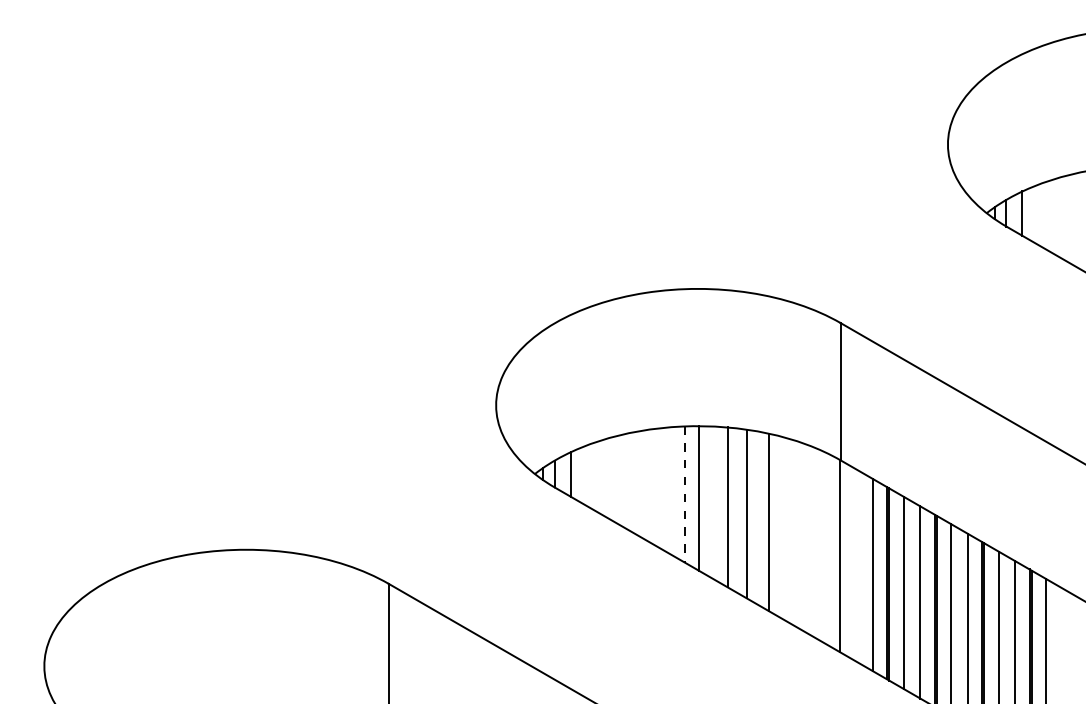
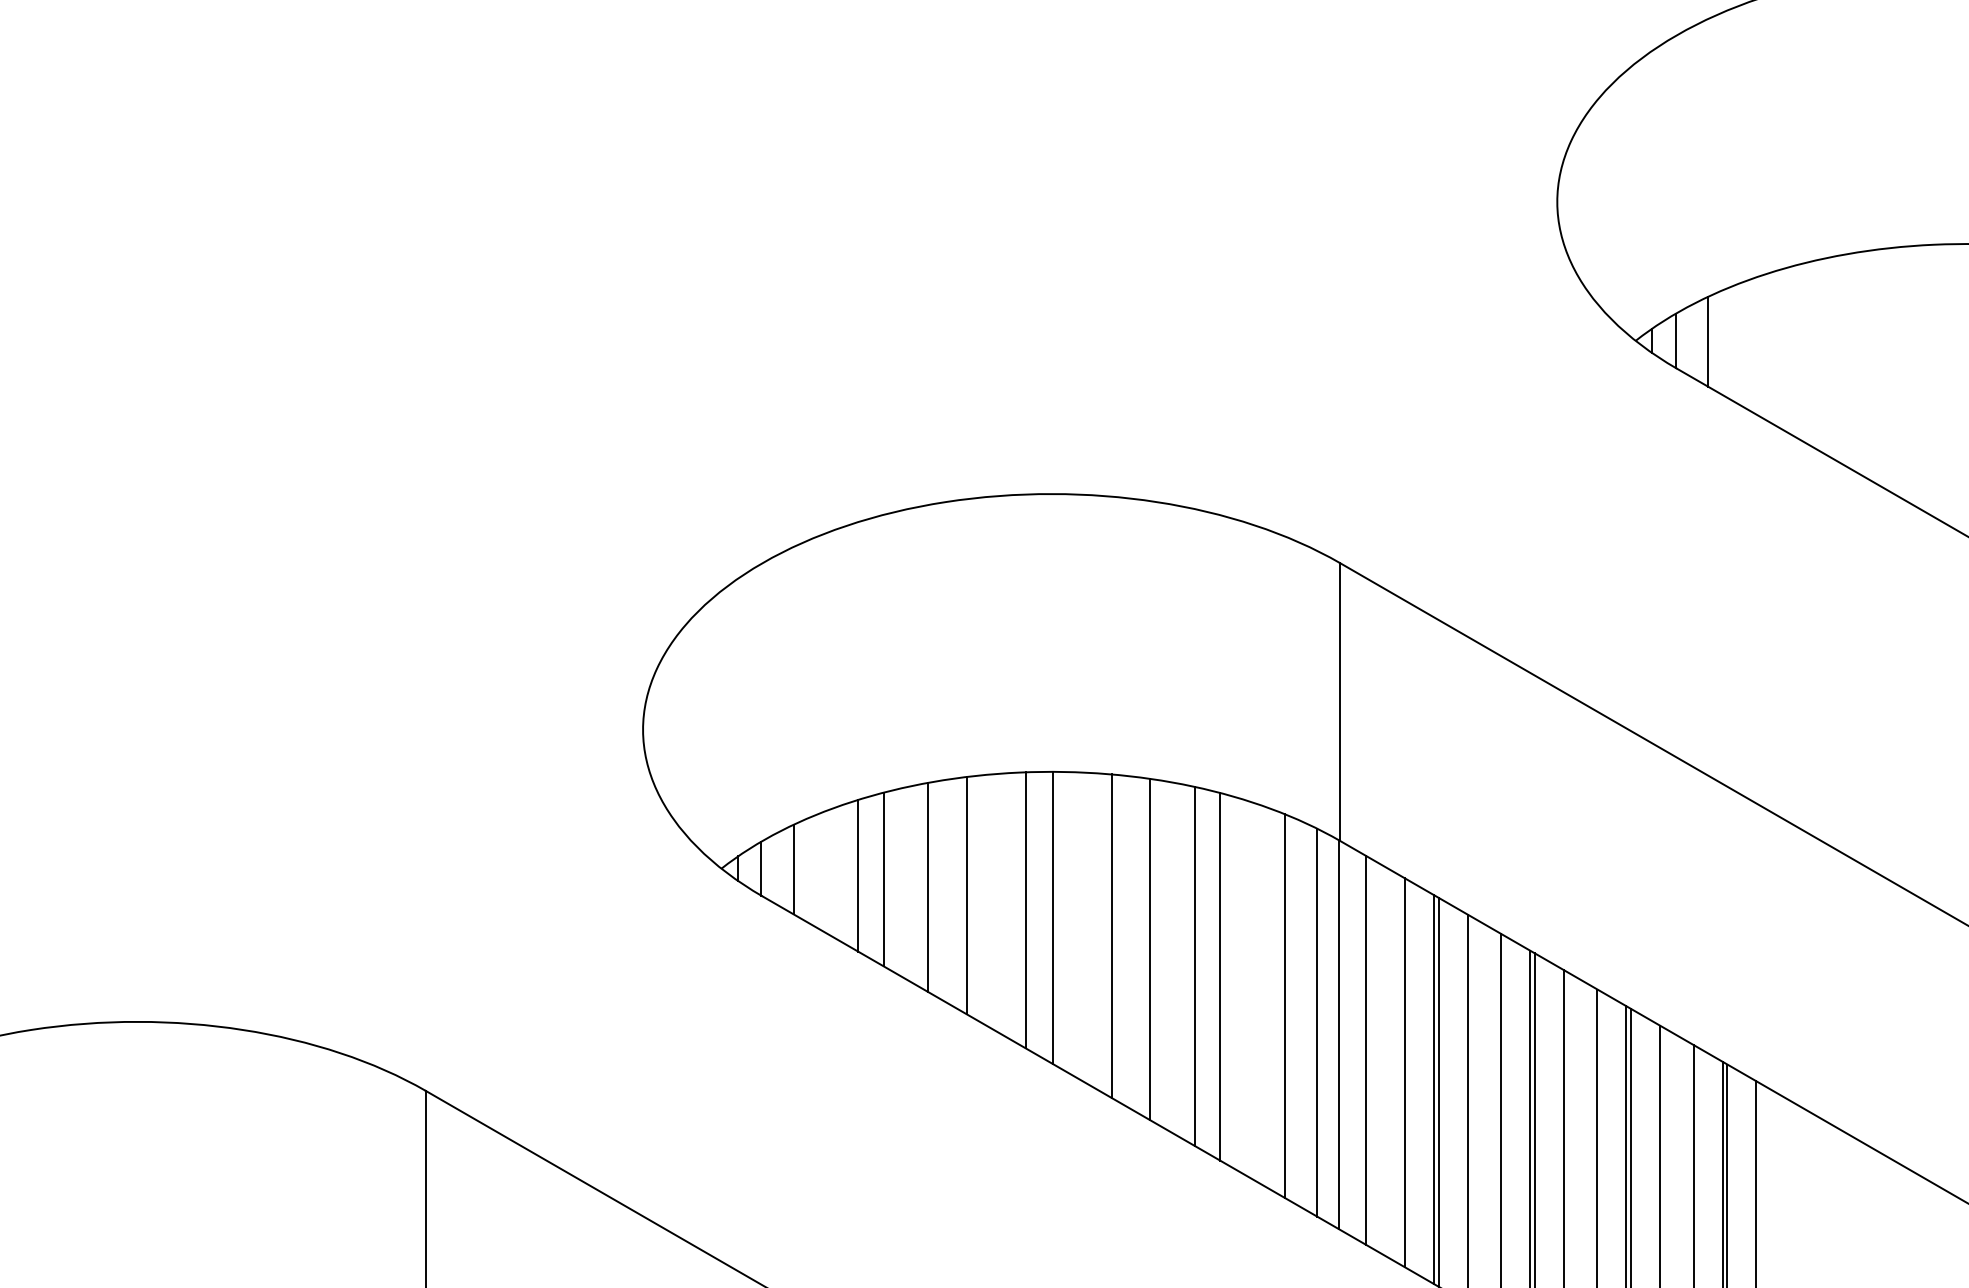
line: (602, 477) -> (858, 875), added
line: (615, 479) -> (884, 879), added
line: (637, 483) -> (929, 887), added
line: (656, 486) -> (967, 893), added
line: (685, 495) -> (1026, 912), dashed -> solid
line: (781, 527) -> (1220, 976), added
line: (813, 541) -> (1285, 1005), added
line: (829, 550) -> (1317, 1023), added
line: (853, 563) -> (1366, 1049), added

